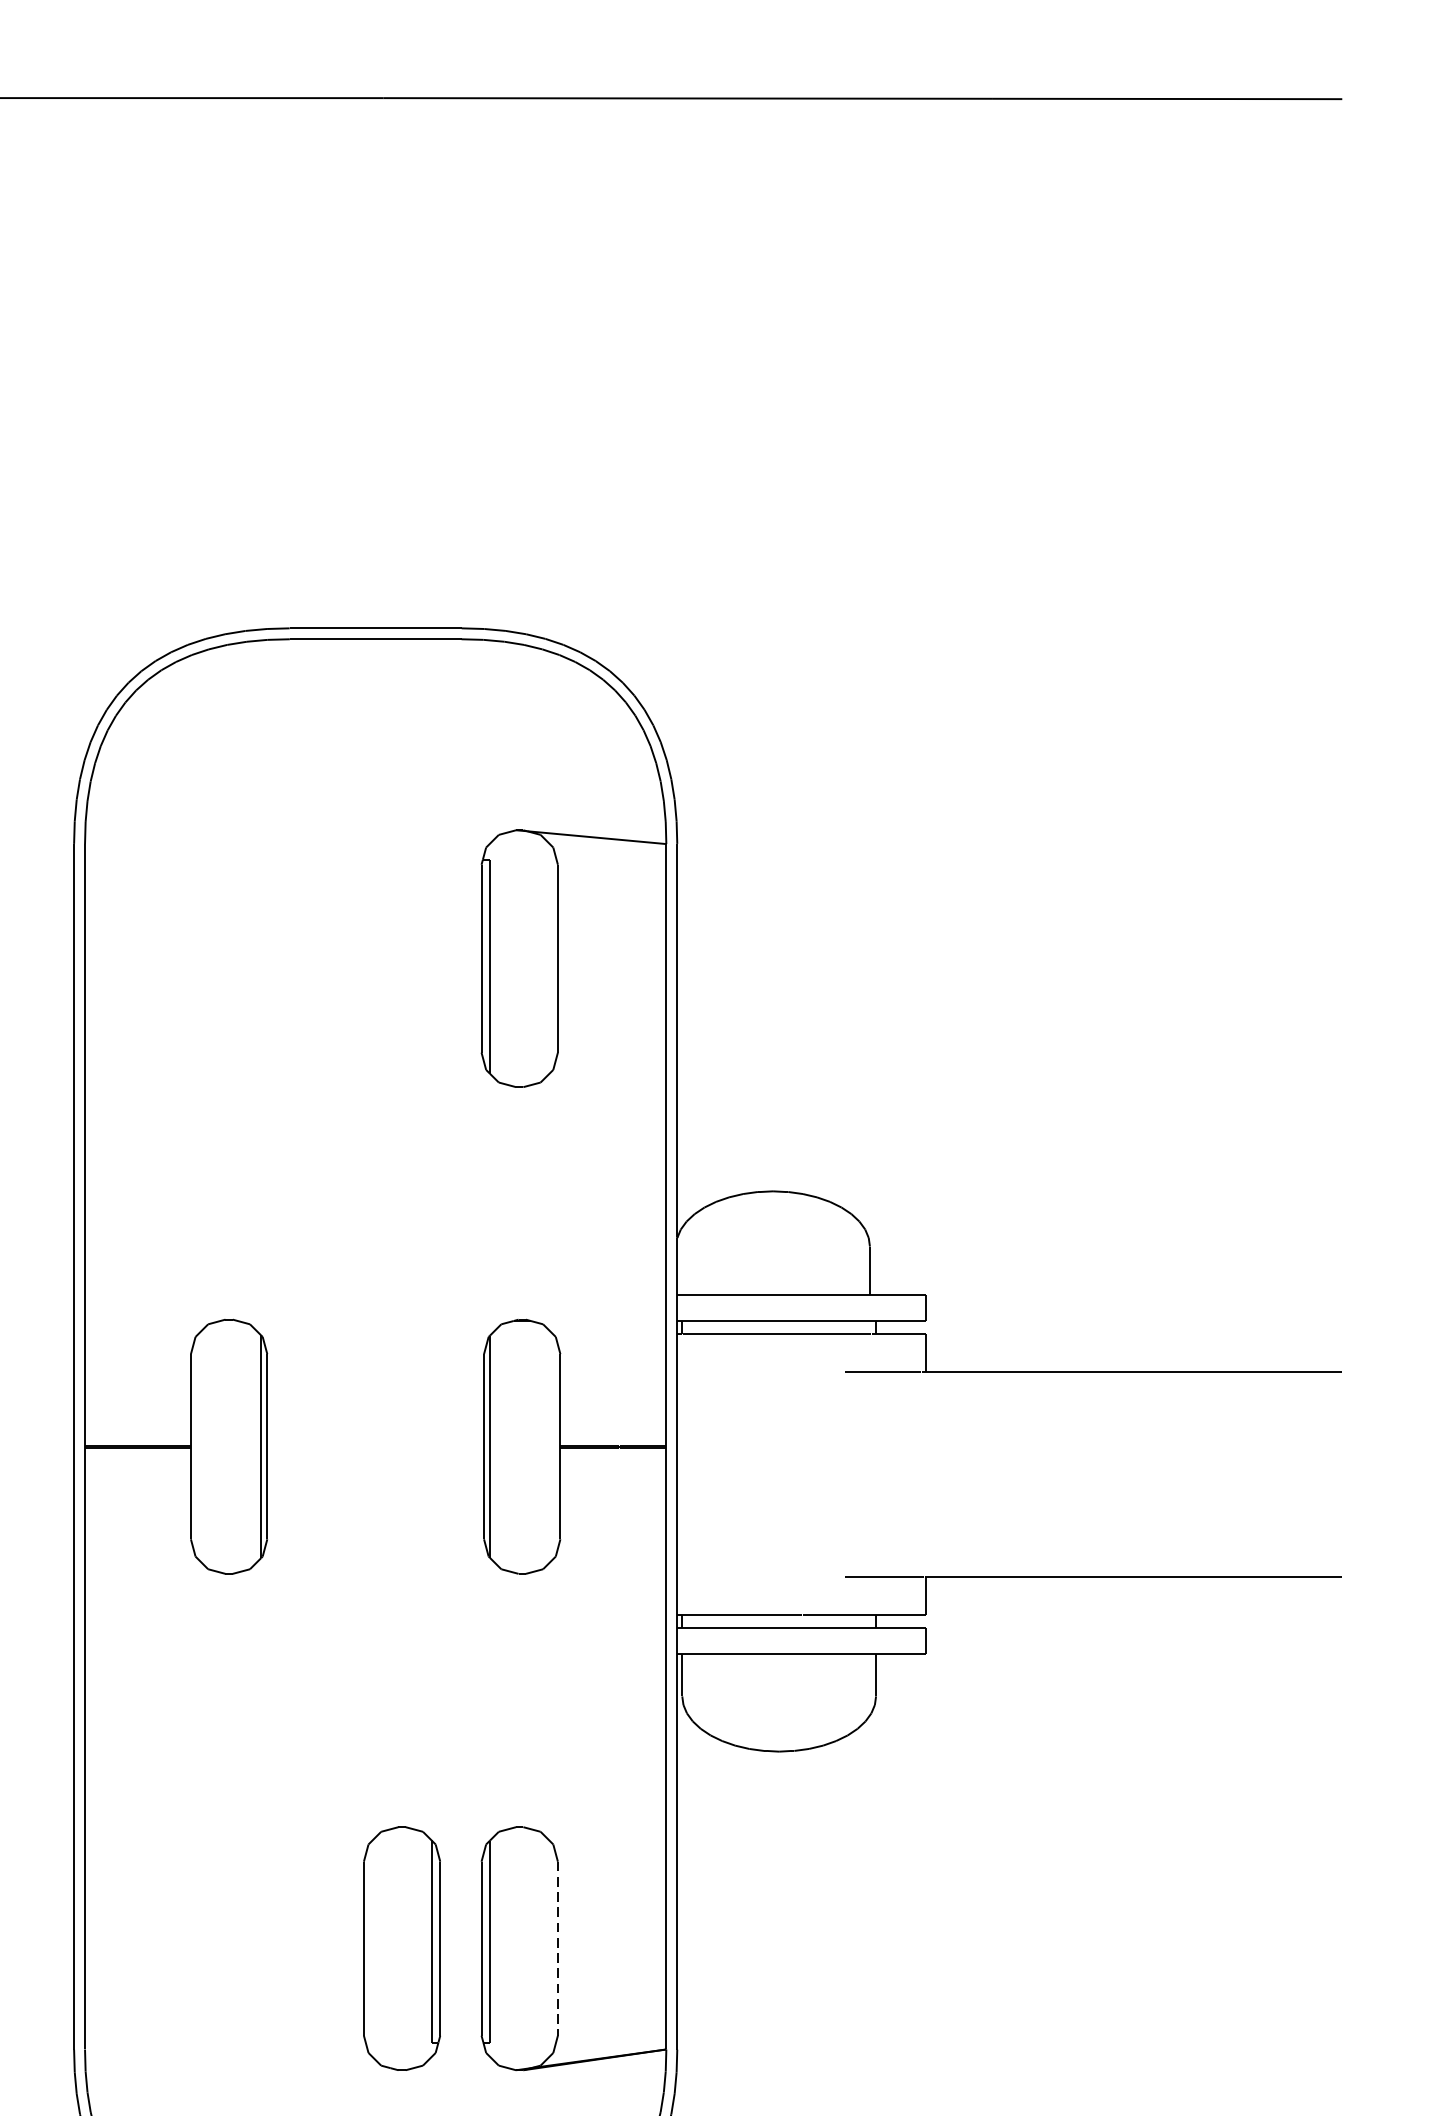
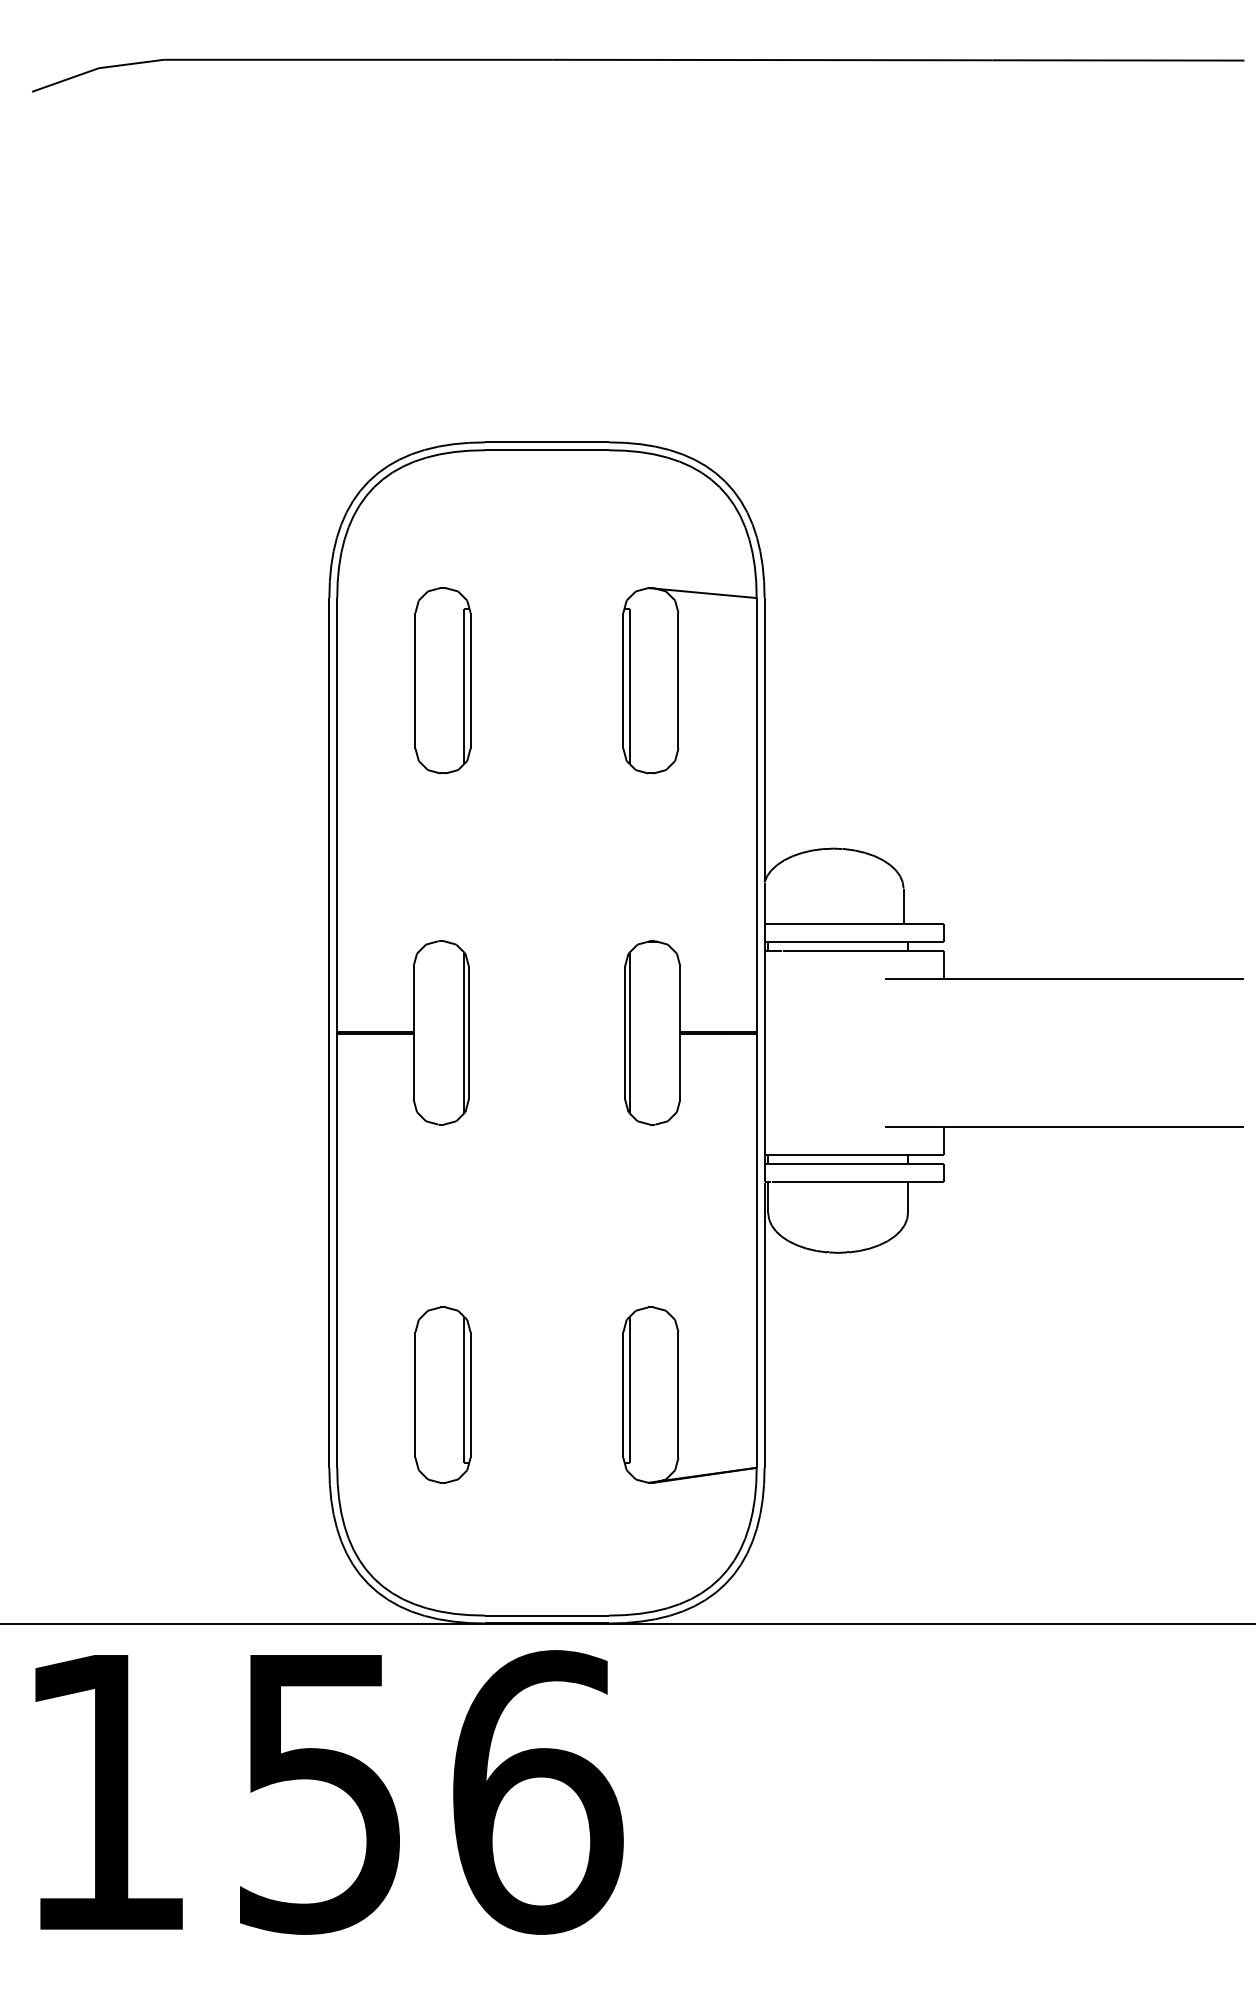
part: (230, 958) -> (442, 680), added
part: (401, 1947) -> (442, 1394), moved
line: (557, 1949) -> (678, 1395), dashed -> solid

